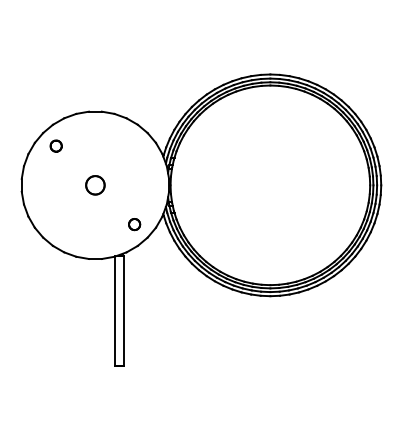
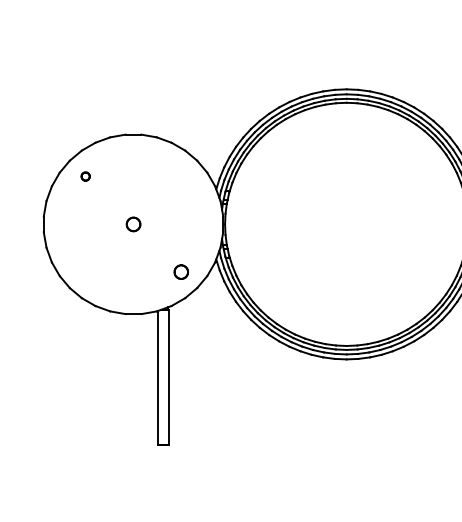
part: (55, 145) -> (84, 175), size x0.6
part: (95, 185) -> (133, 224), size x0.6

